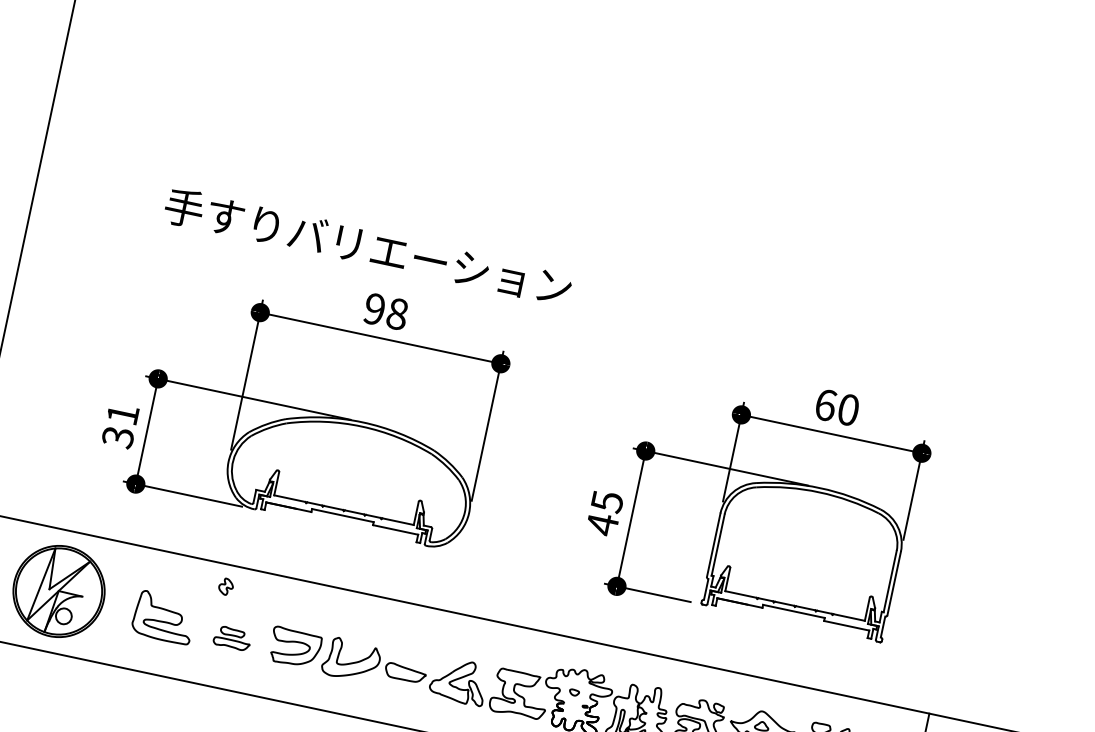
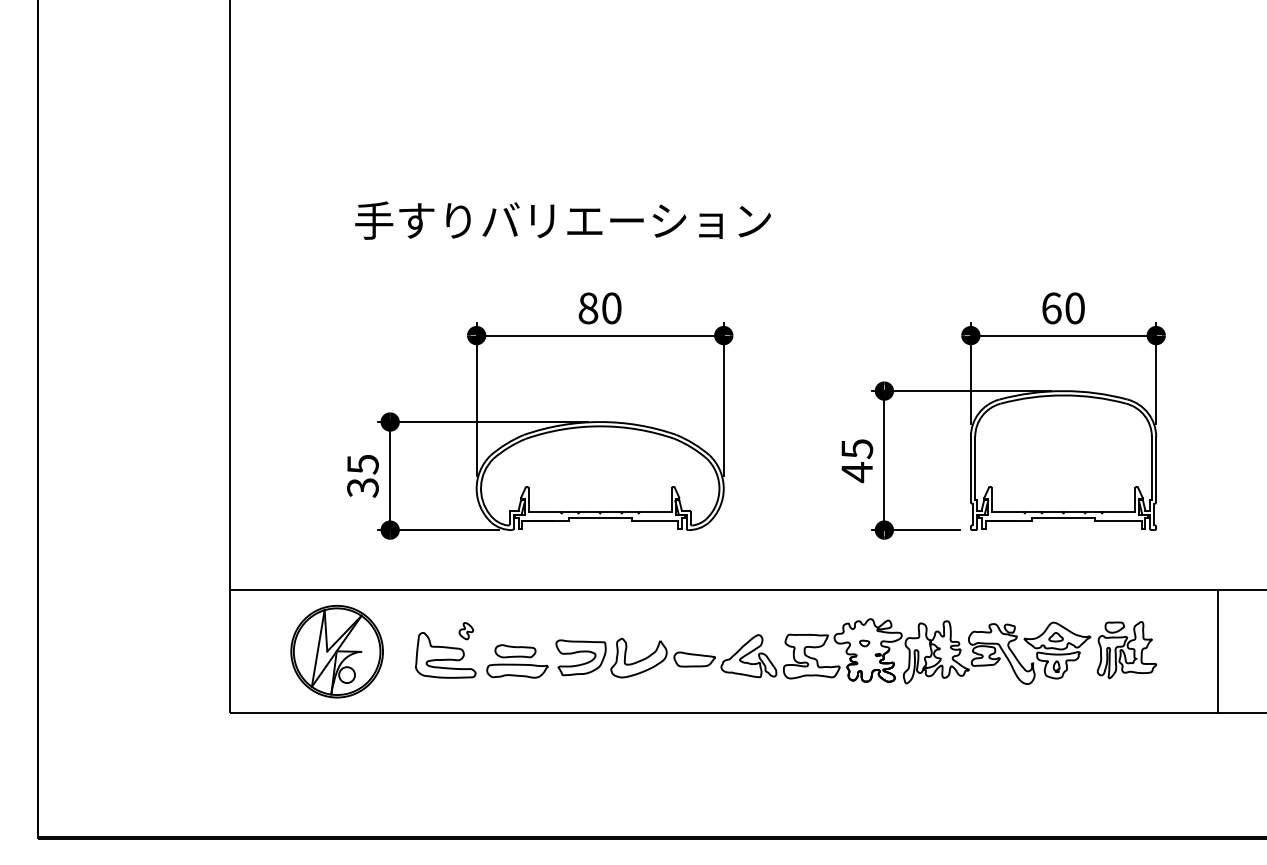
text: (367, 246) -> (562, 220), moved
text: (385, 311) -> (599, 308), 98 -> 80
text: (122, 414) -> (362, 464), 31 -> 35
curve: (226, 587) -> (466, 631), moved
part: (232, 638) -> (517, 661), size x1.67

